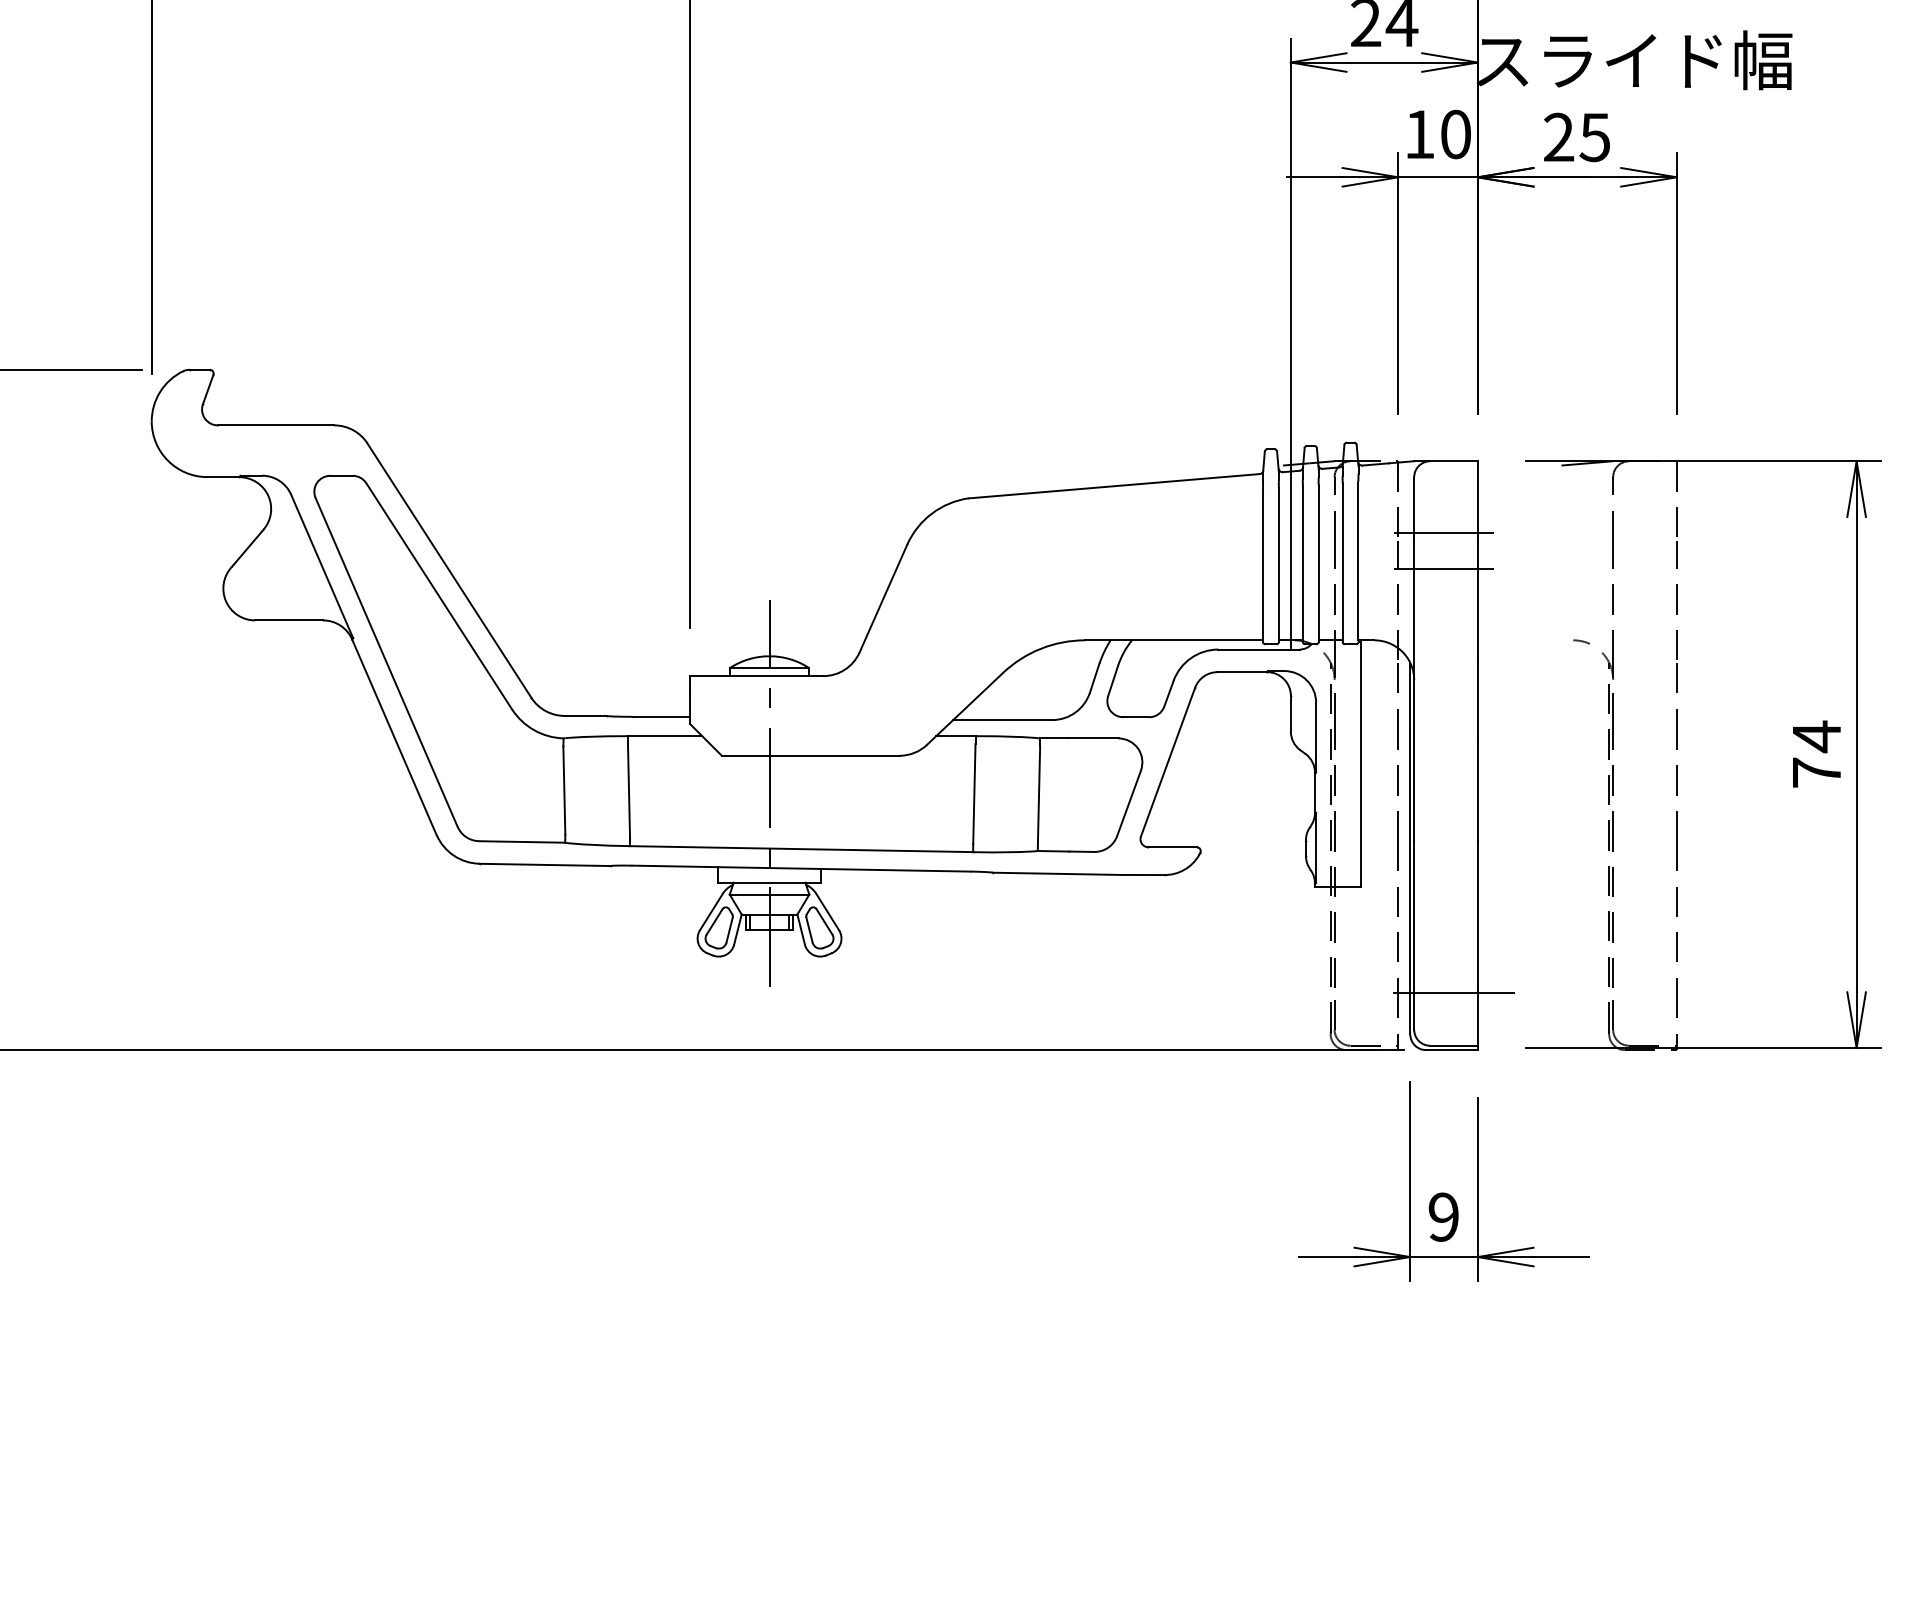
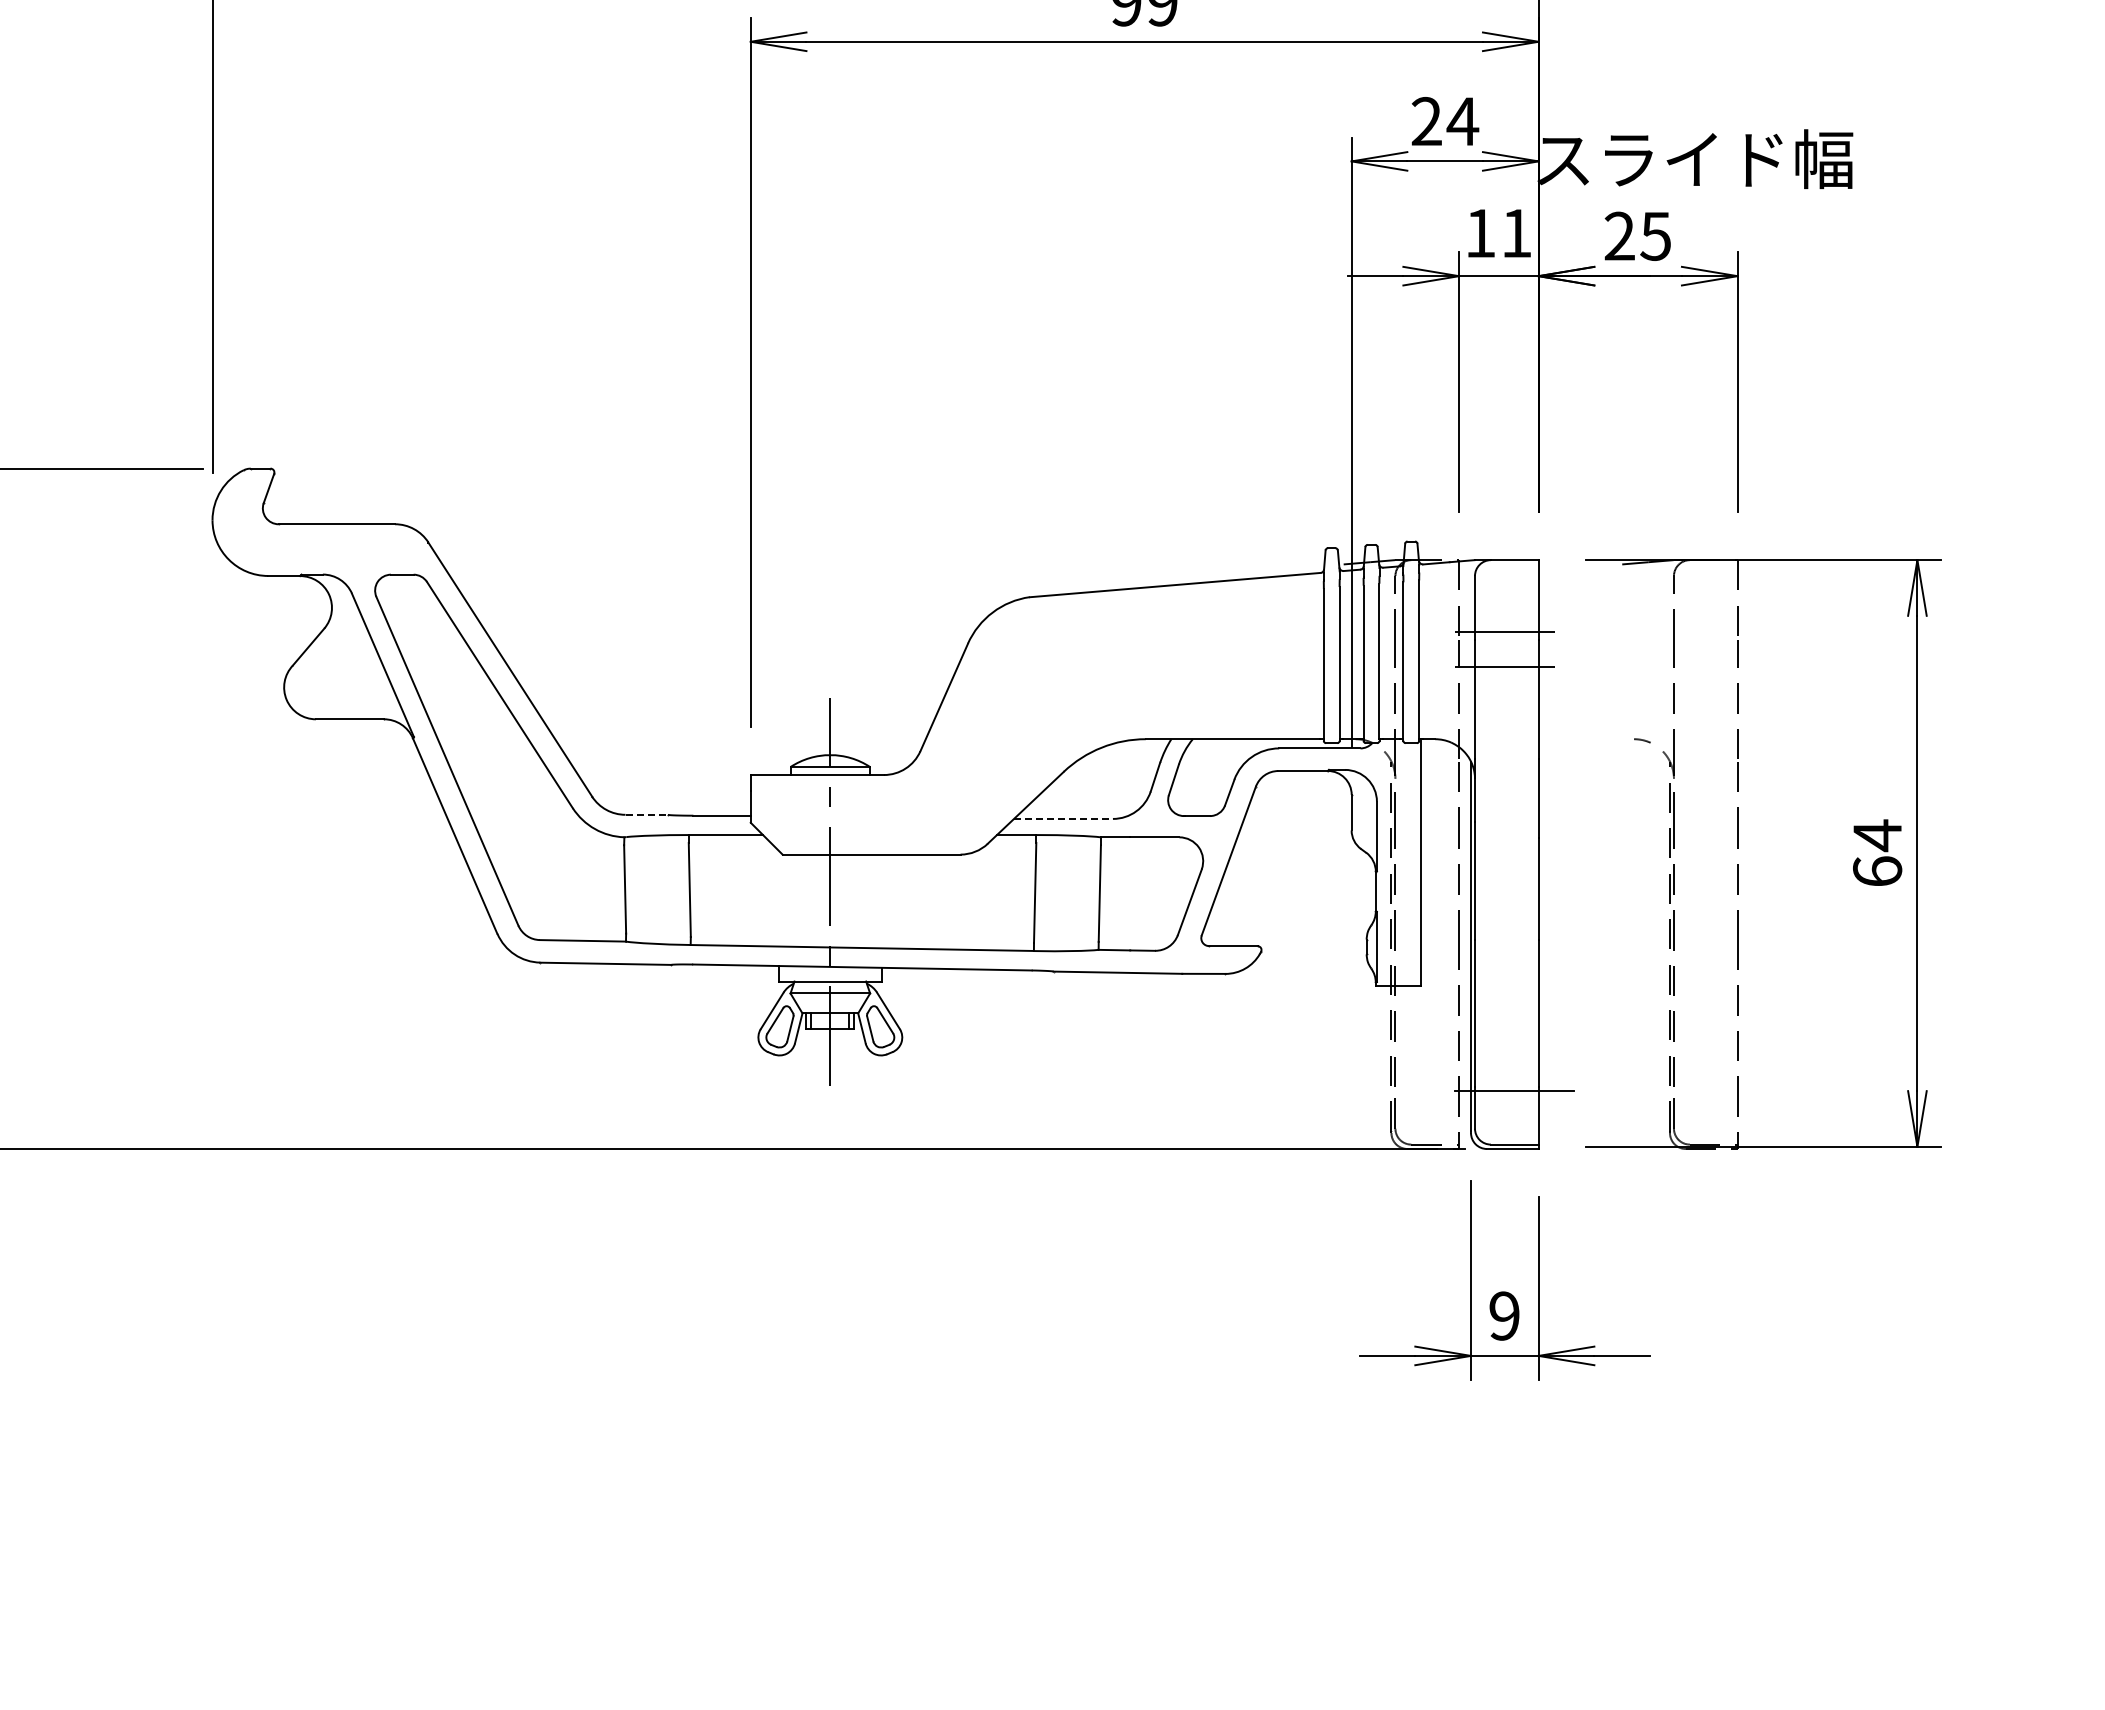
text: (1455, 134) -> (1516, 233), 10 -> 11
line: (586, 715) -> (647, 814), solid -> dashed
line: (1003, 719) -> (1064, 818), solid -> dashed
text: (1816, 772) -> (1877, 871), 74 -> 64

